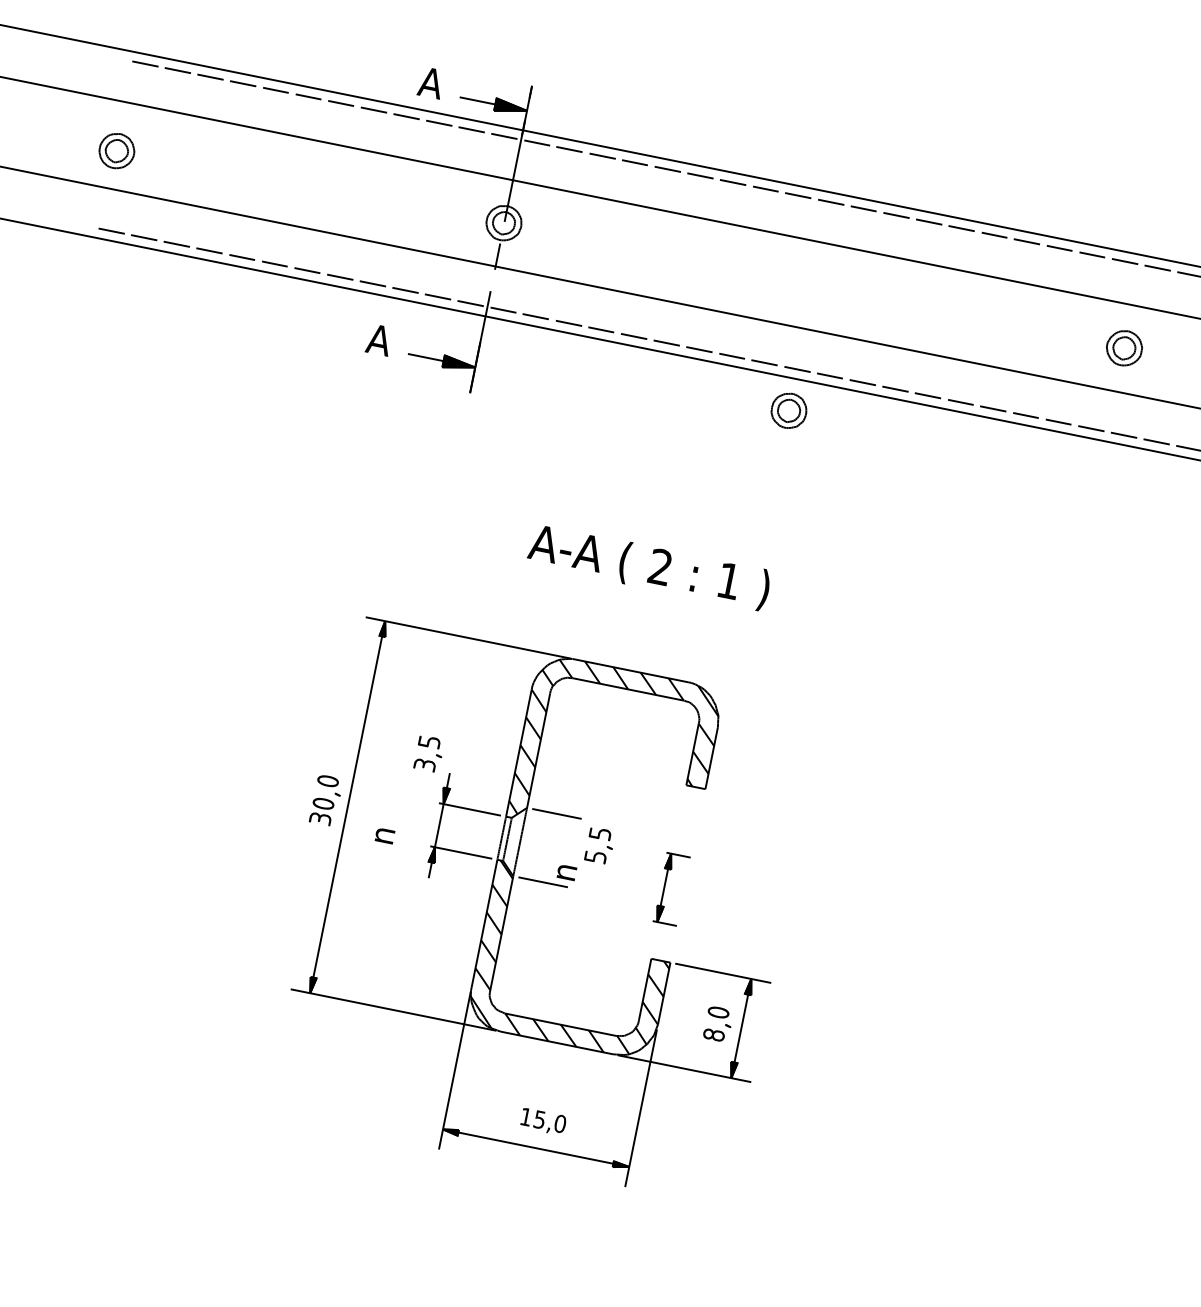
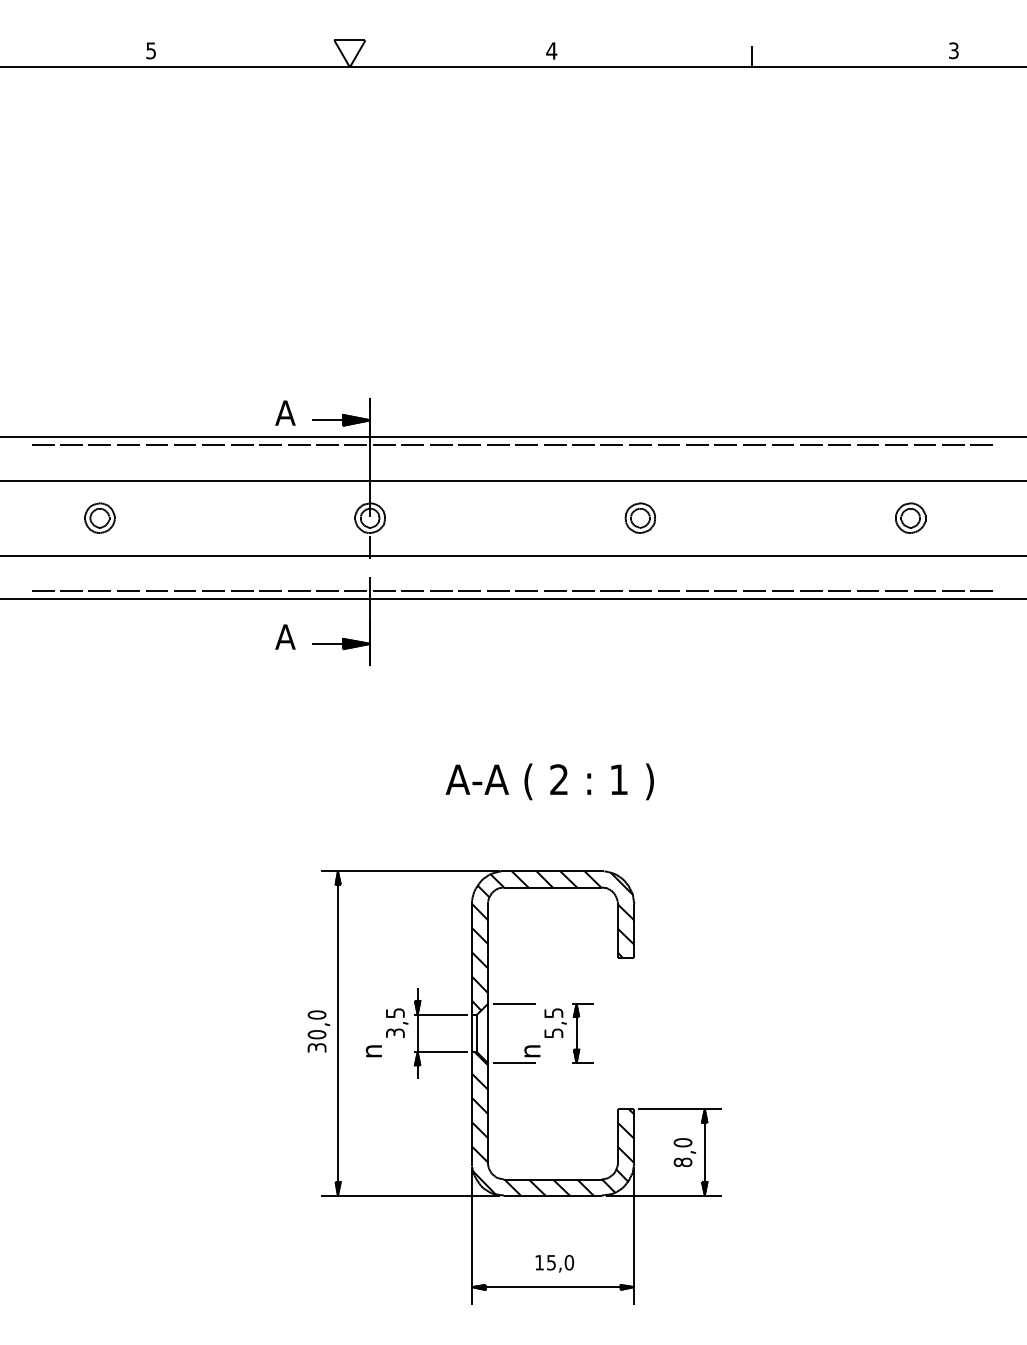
part: (116, 150) -> (99, 517), moved
part: (789, 410) -> (640, 517), moved
part: (429, 753) -> (397, 1022), moved
part: (671, 889) -> (582, 1033), moved

